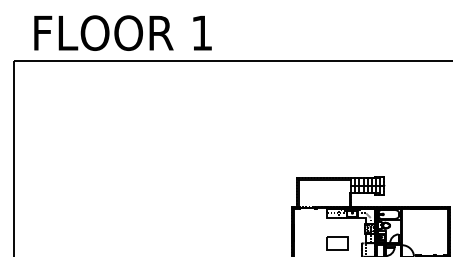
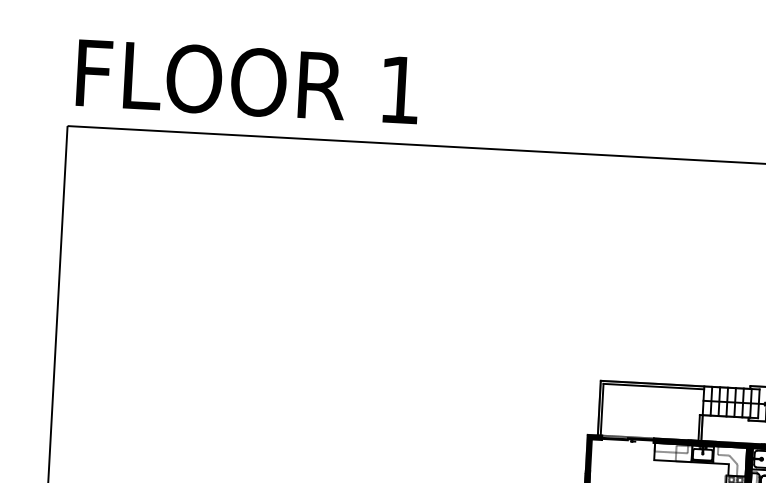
text: (122, 32) -> (247, 80), moved

